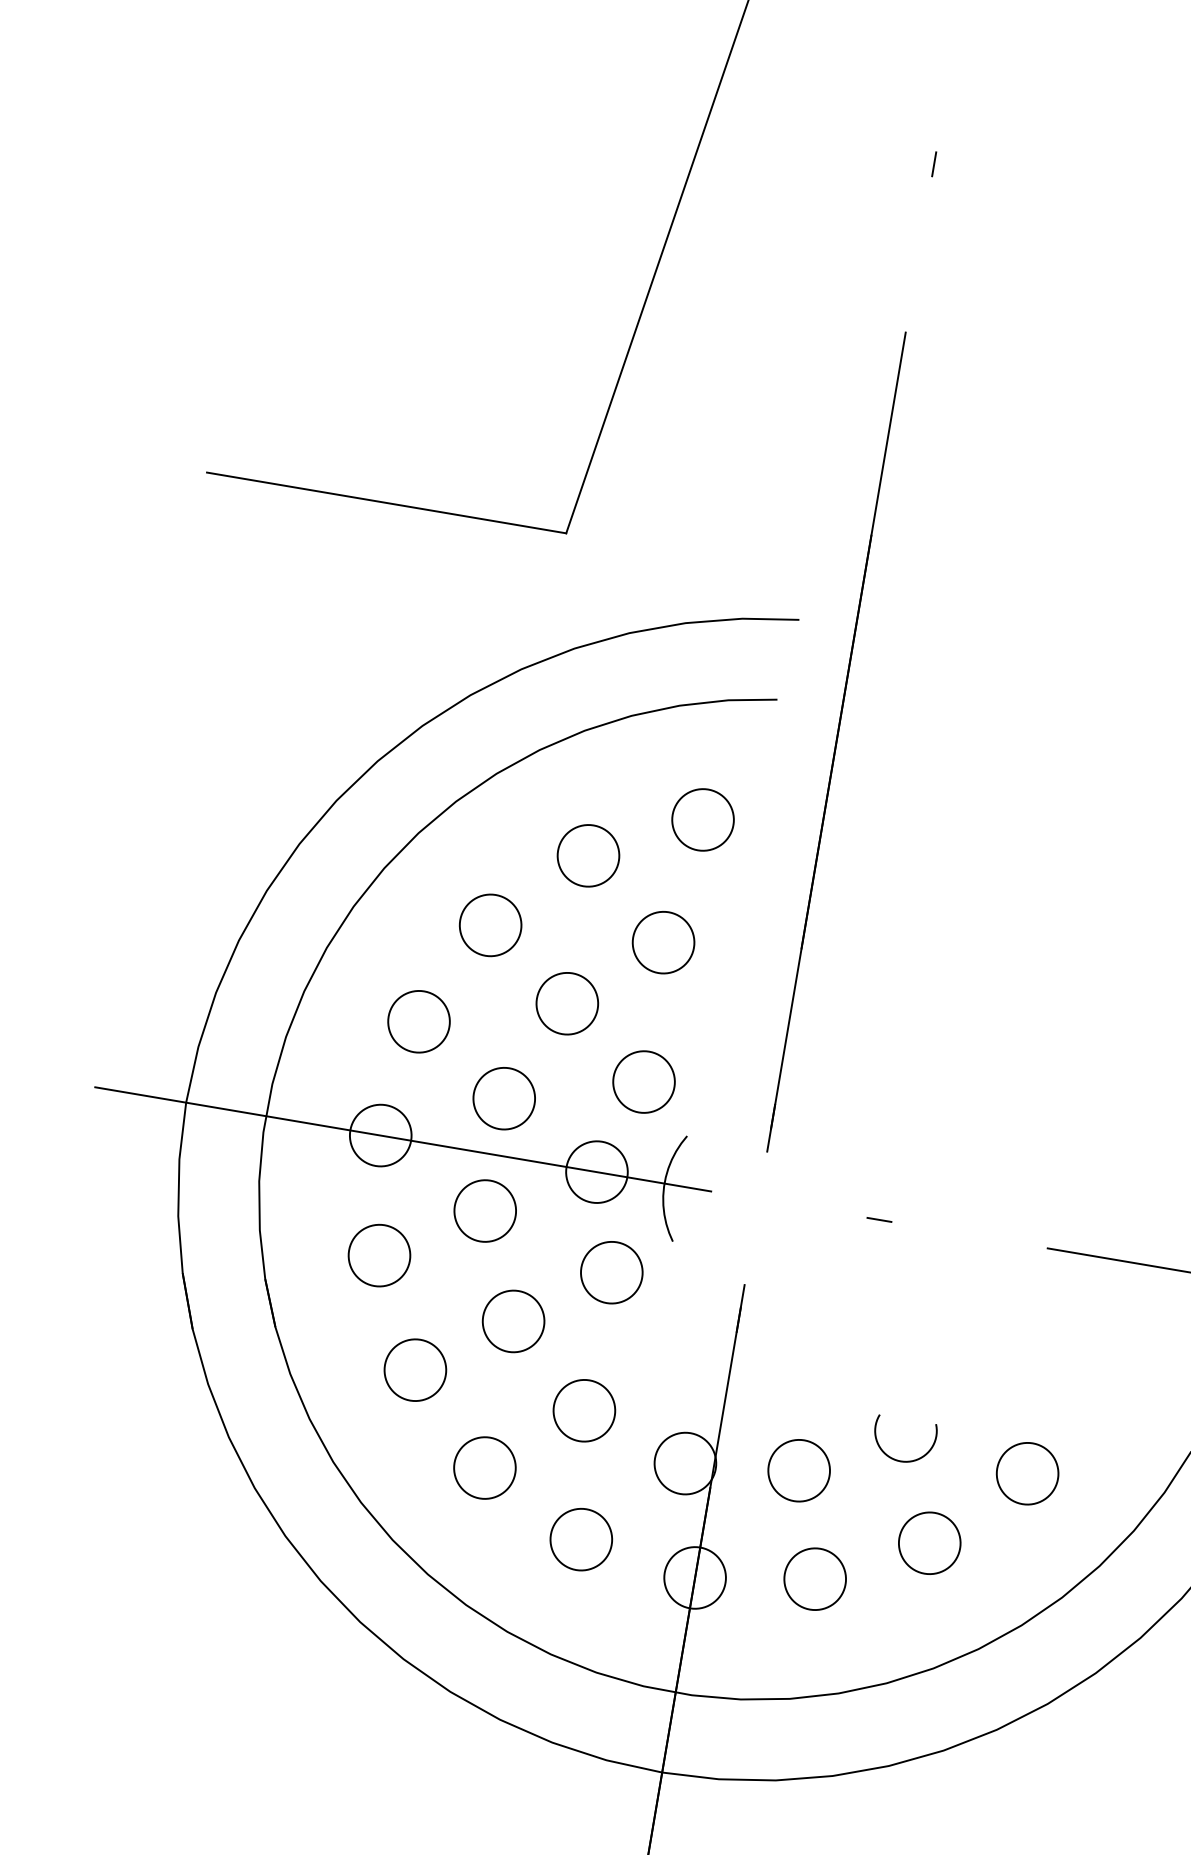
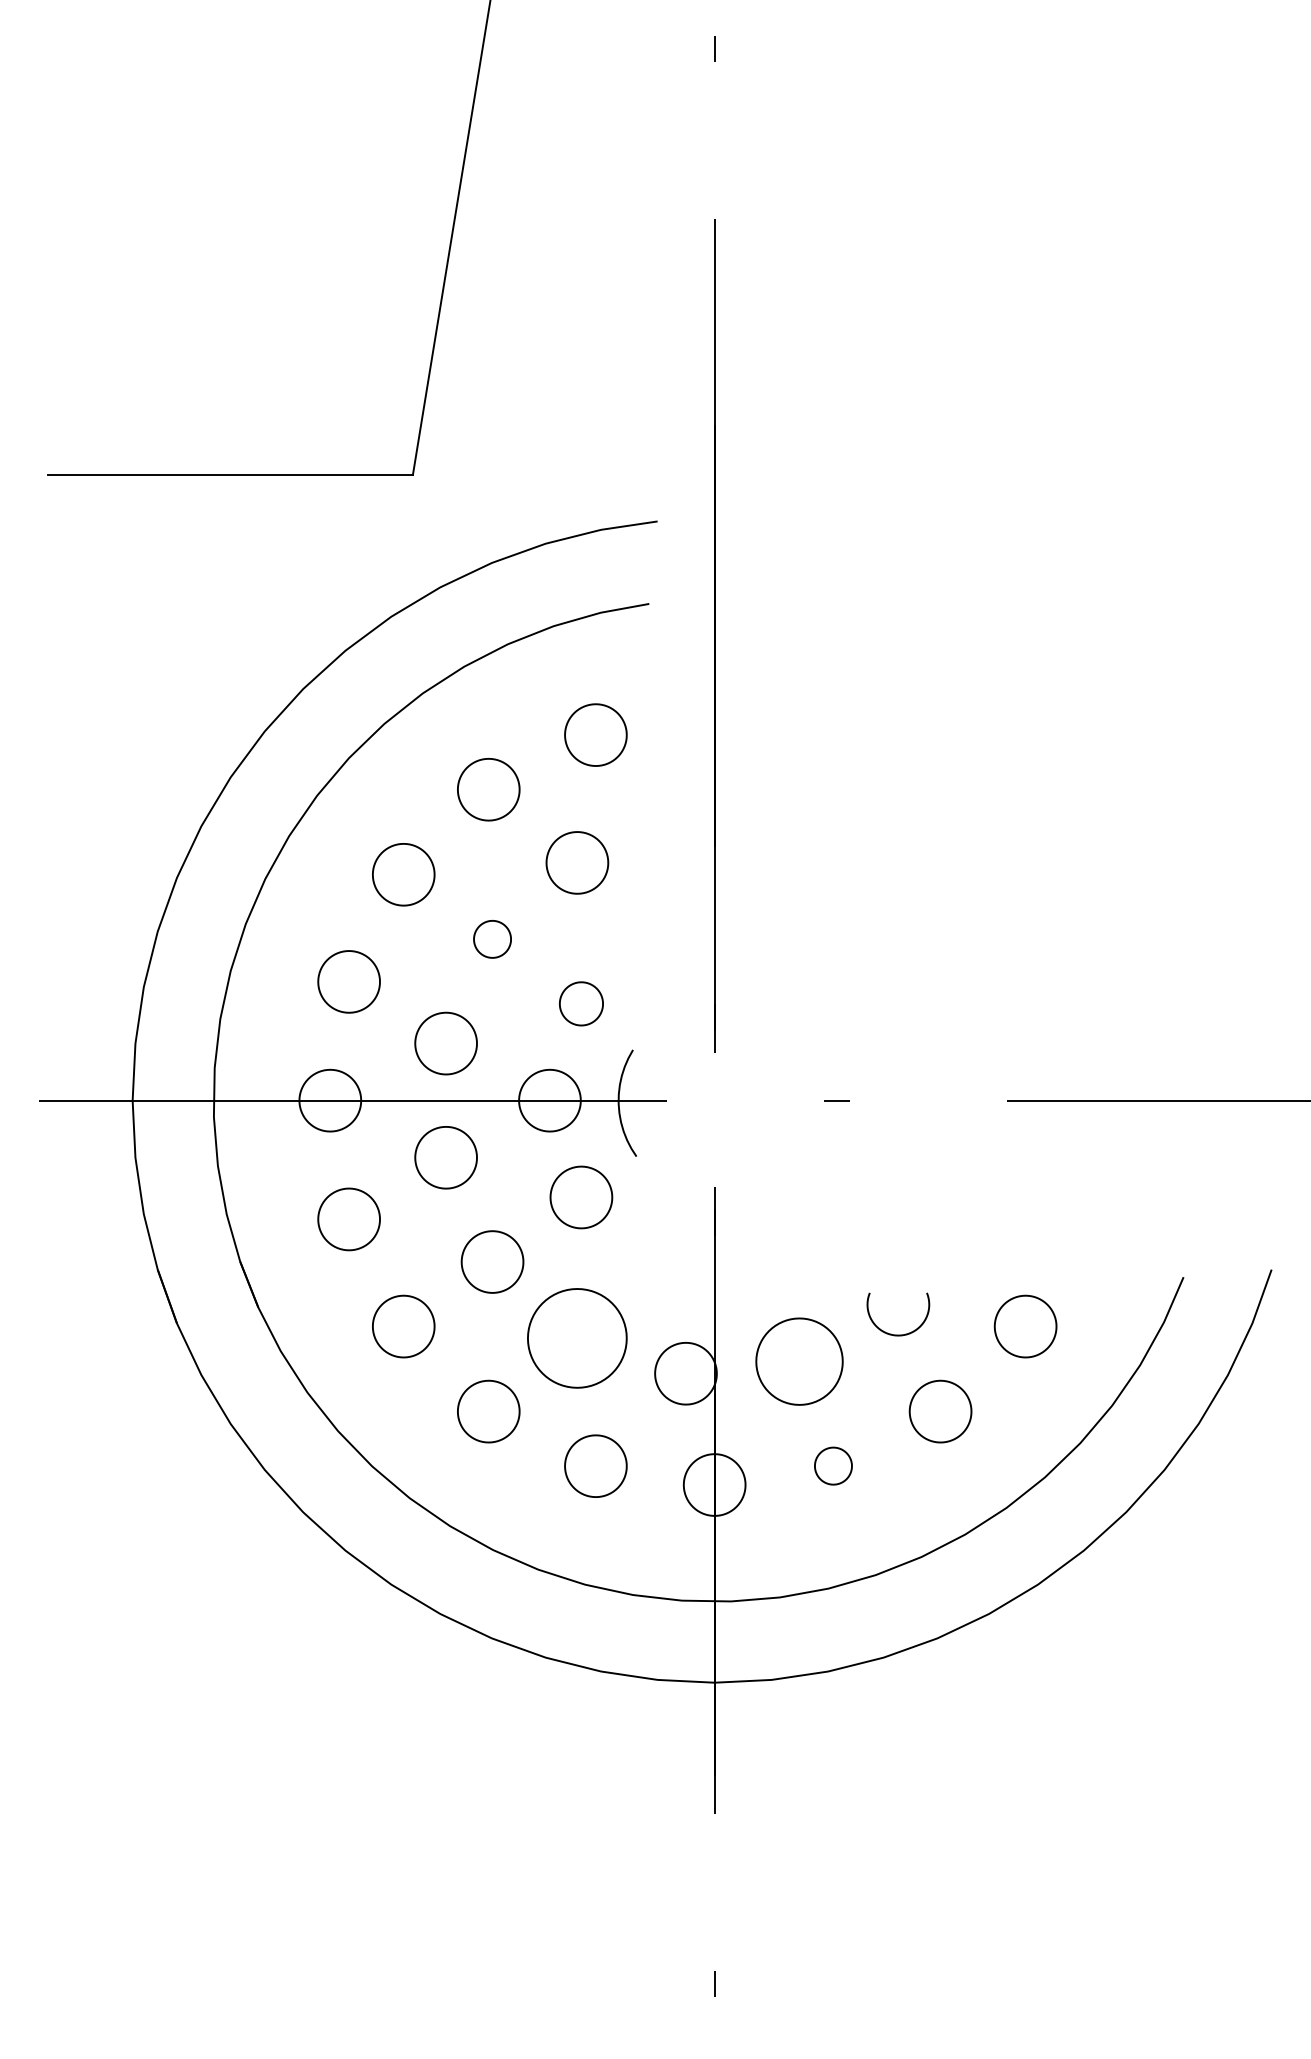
part: (567, 1003) -> (492, 939), size x0.6
part: (644, 1081) -> (581, 1003), size x0.7
part: (584, 1410) -> (577, 1338), size x1.6
part: (799, 1470) -> (799, 1361), size x1.4
part: (815, 1578) -> (833, 1465), size x0.6

